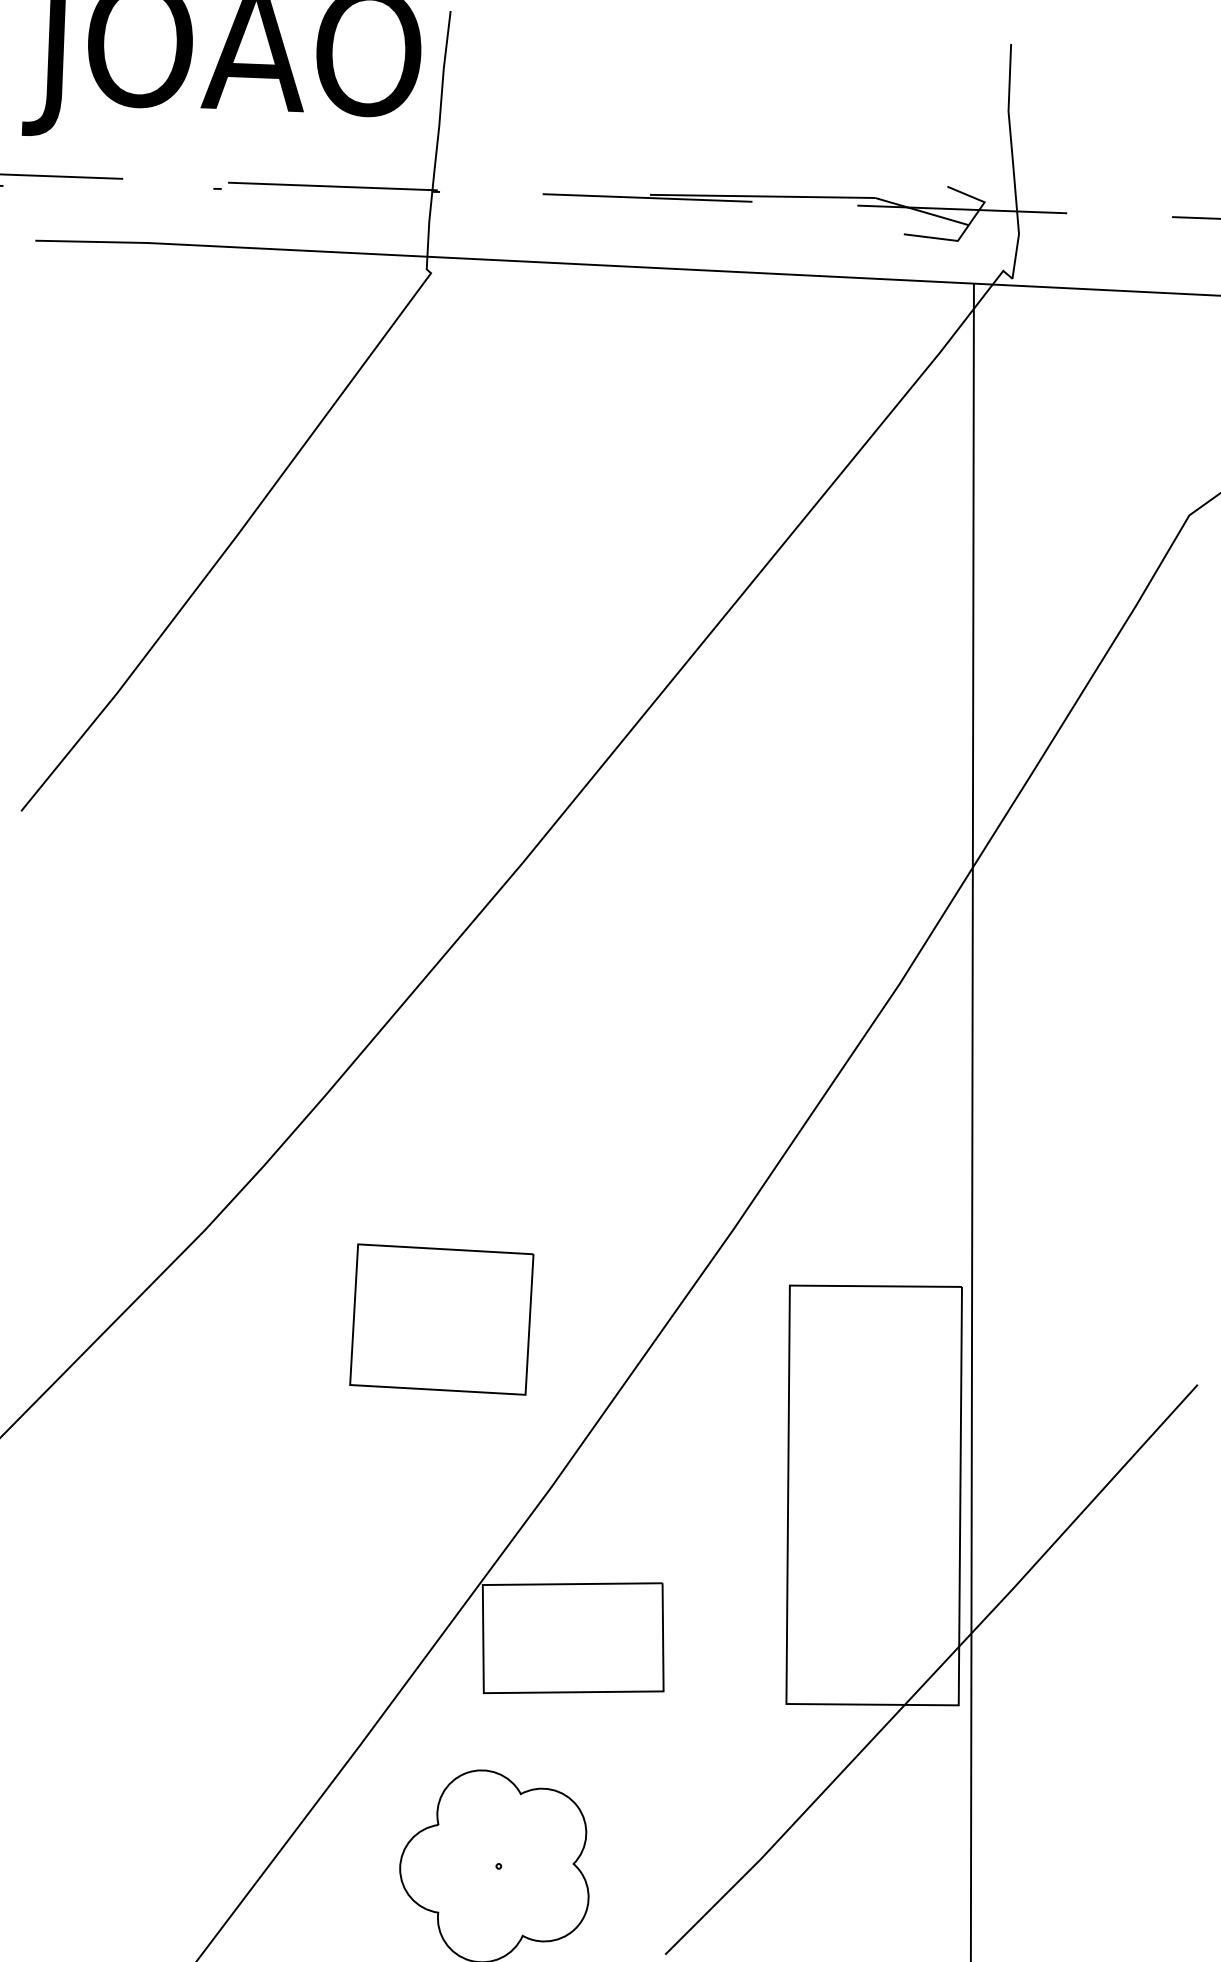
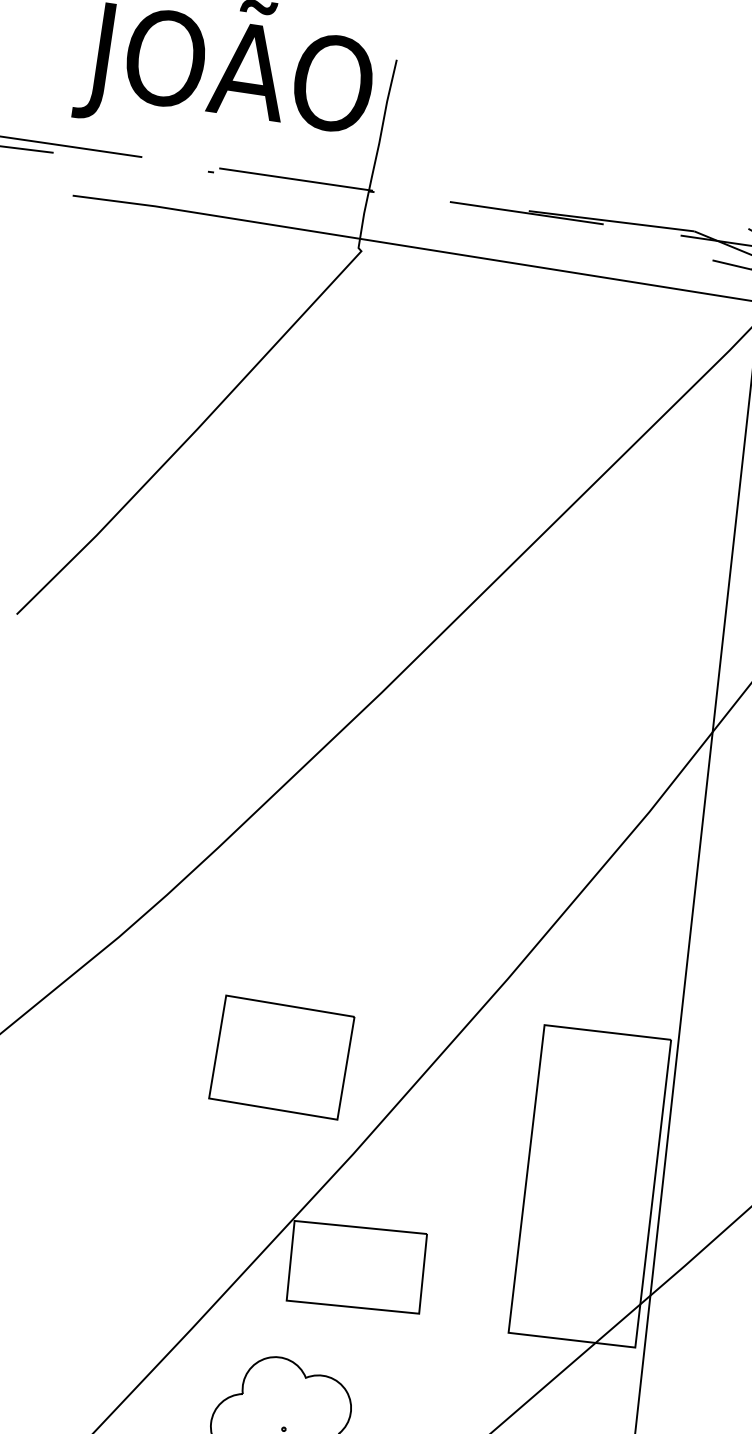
part: (441, 1319) -> (281, 1057), moved

